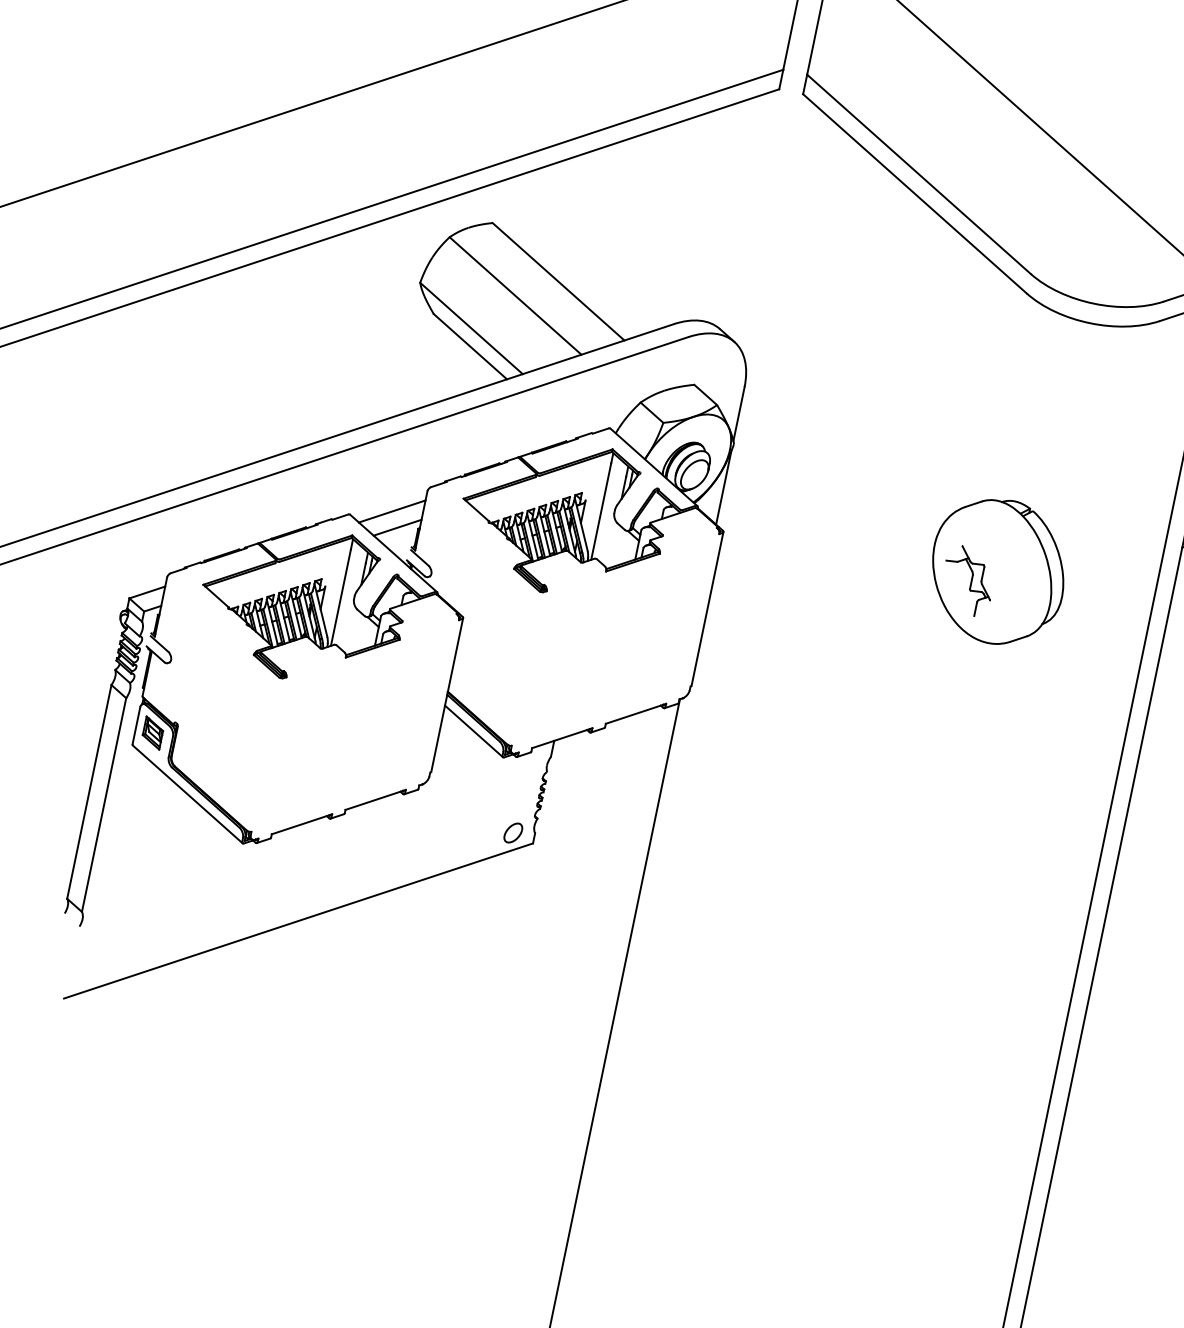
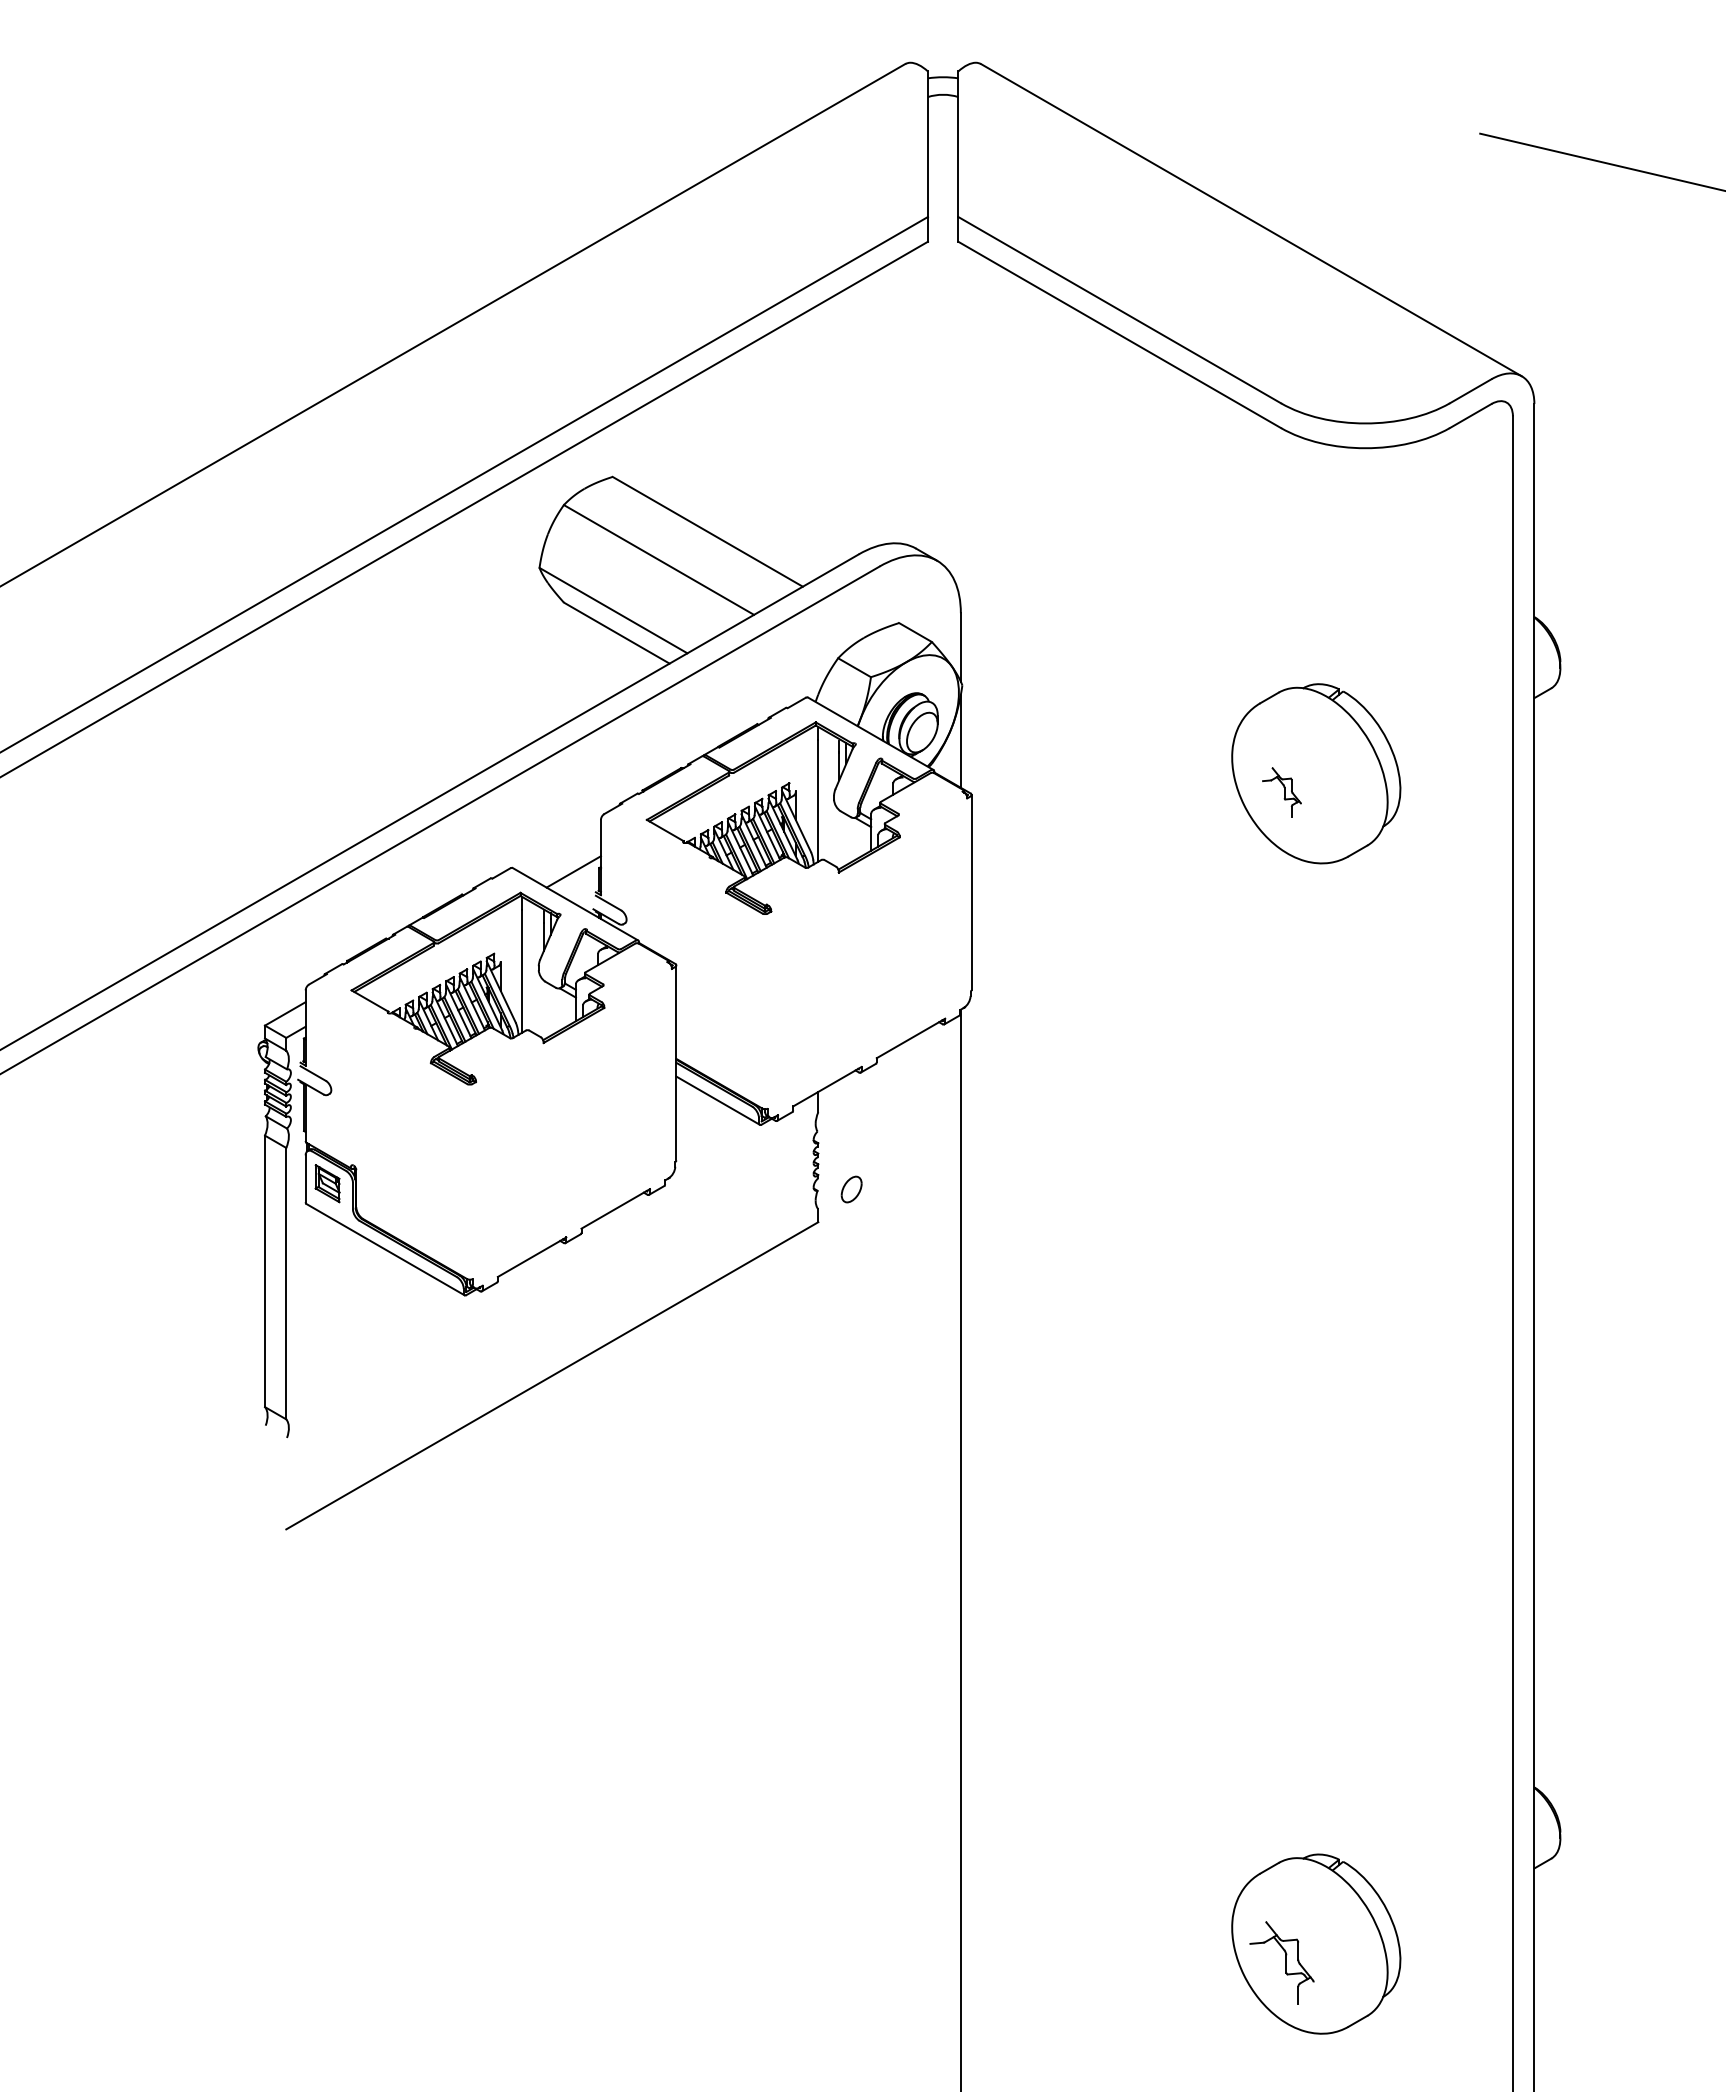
line: (391, 511) -> (562, 853), removed
part: (967, 580) -> (1281, 792), size x0.6
part: (513, 832) -> (851, 1189), moved

